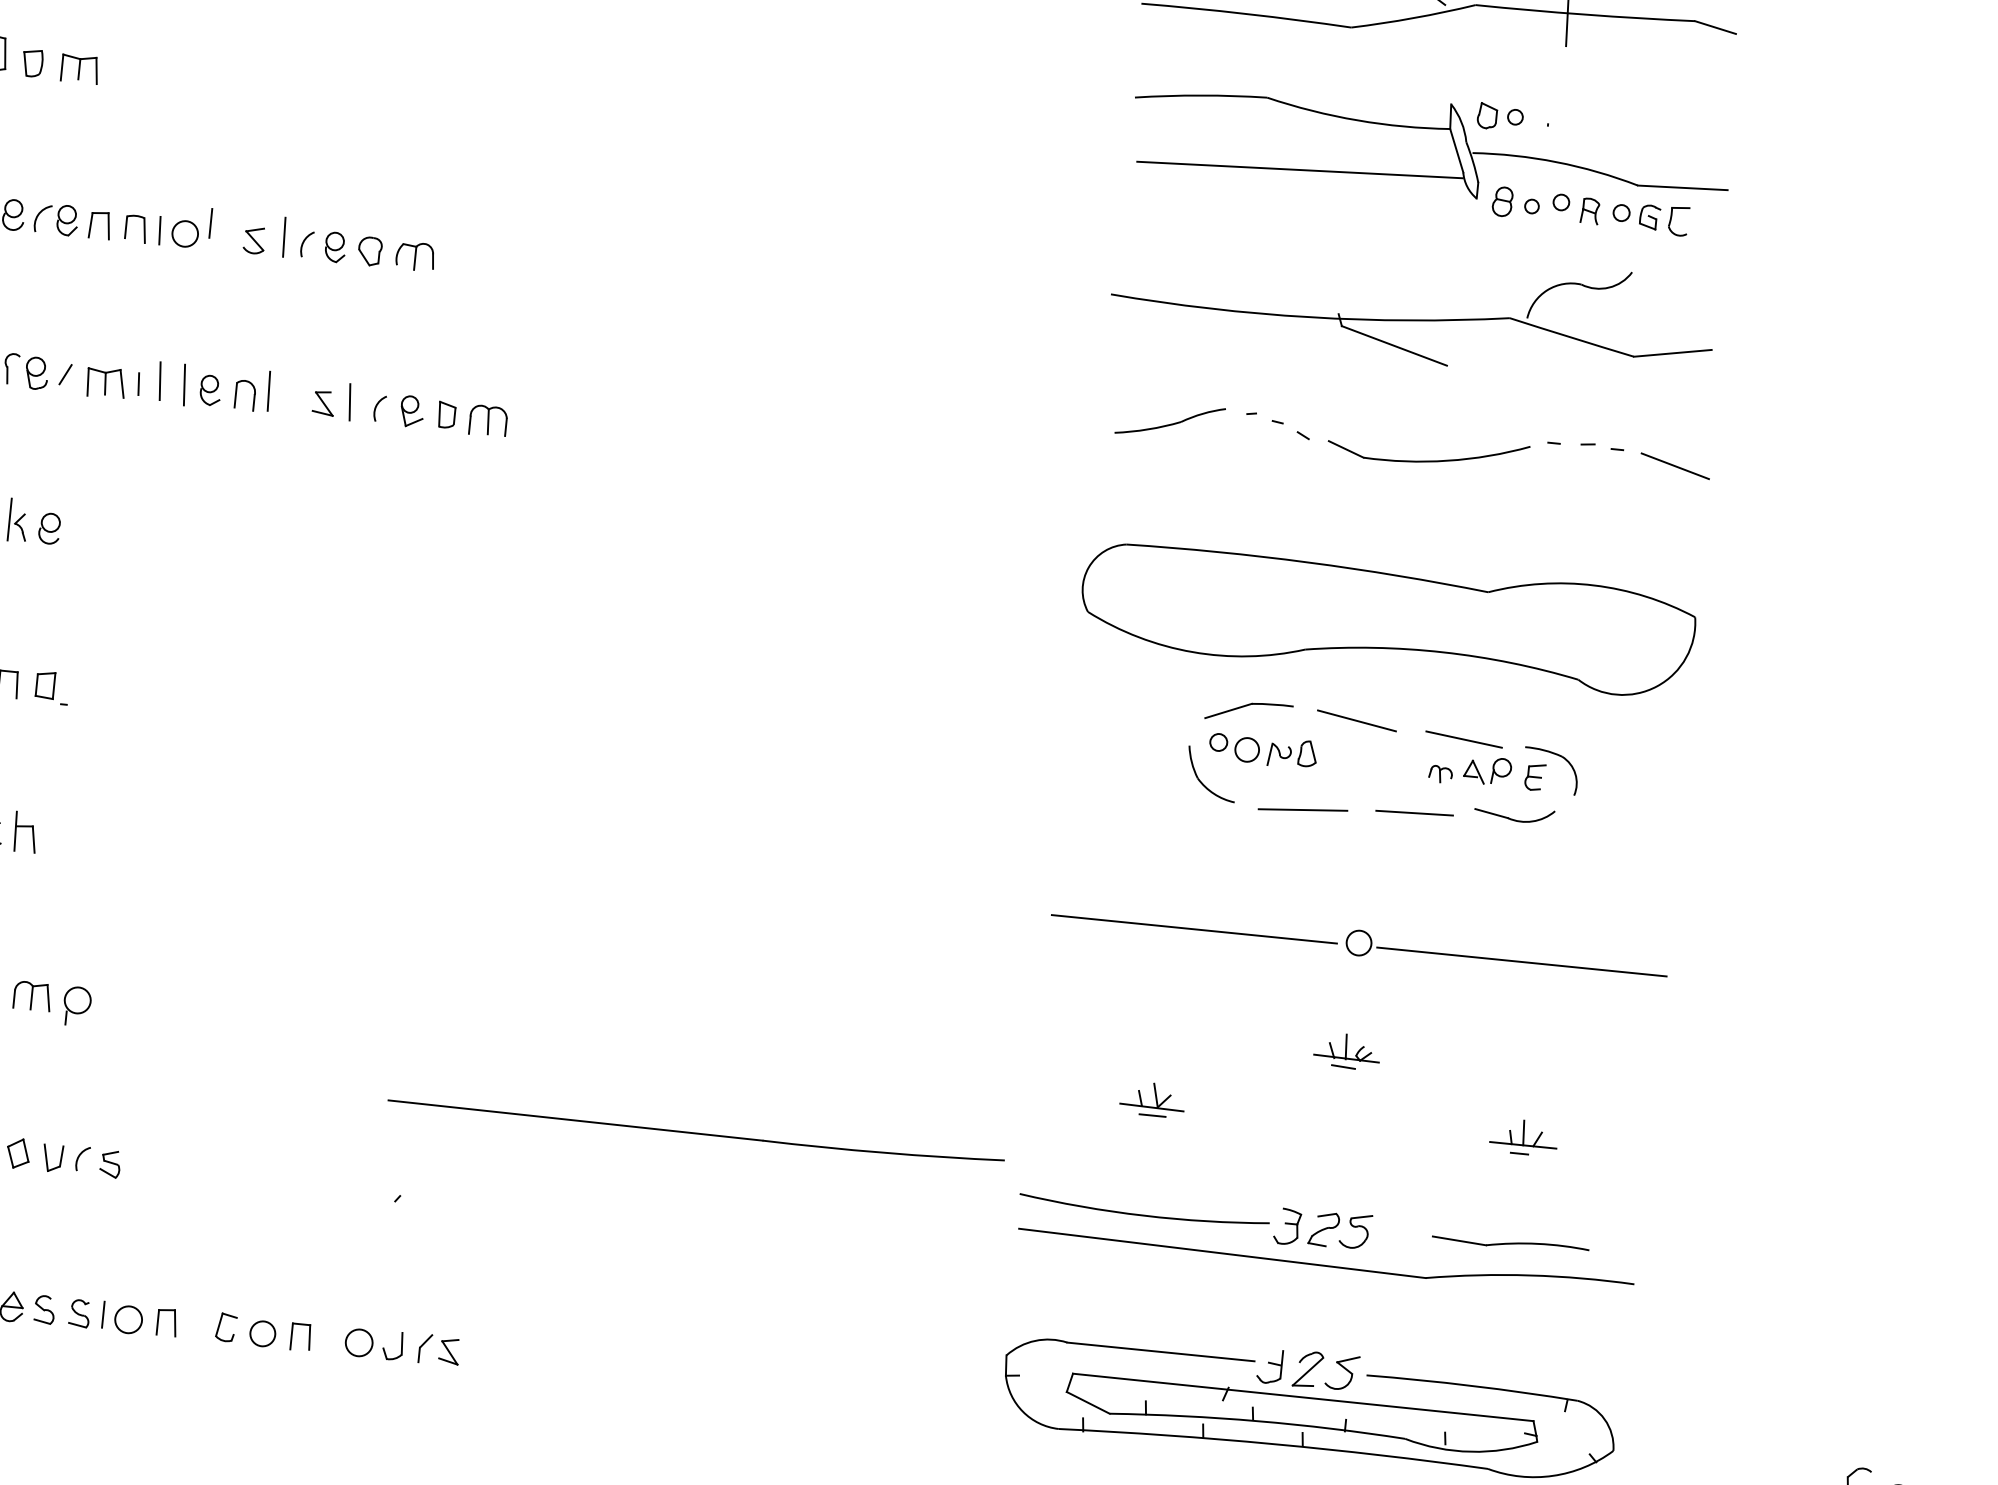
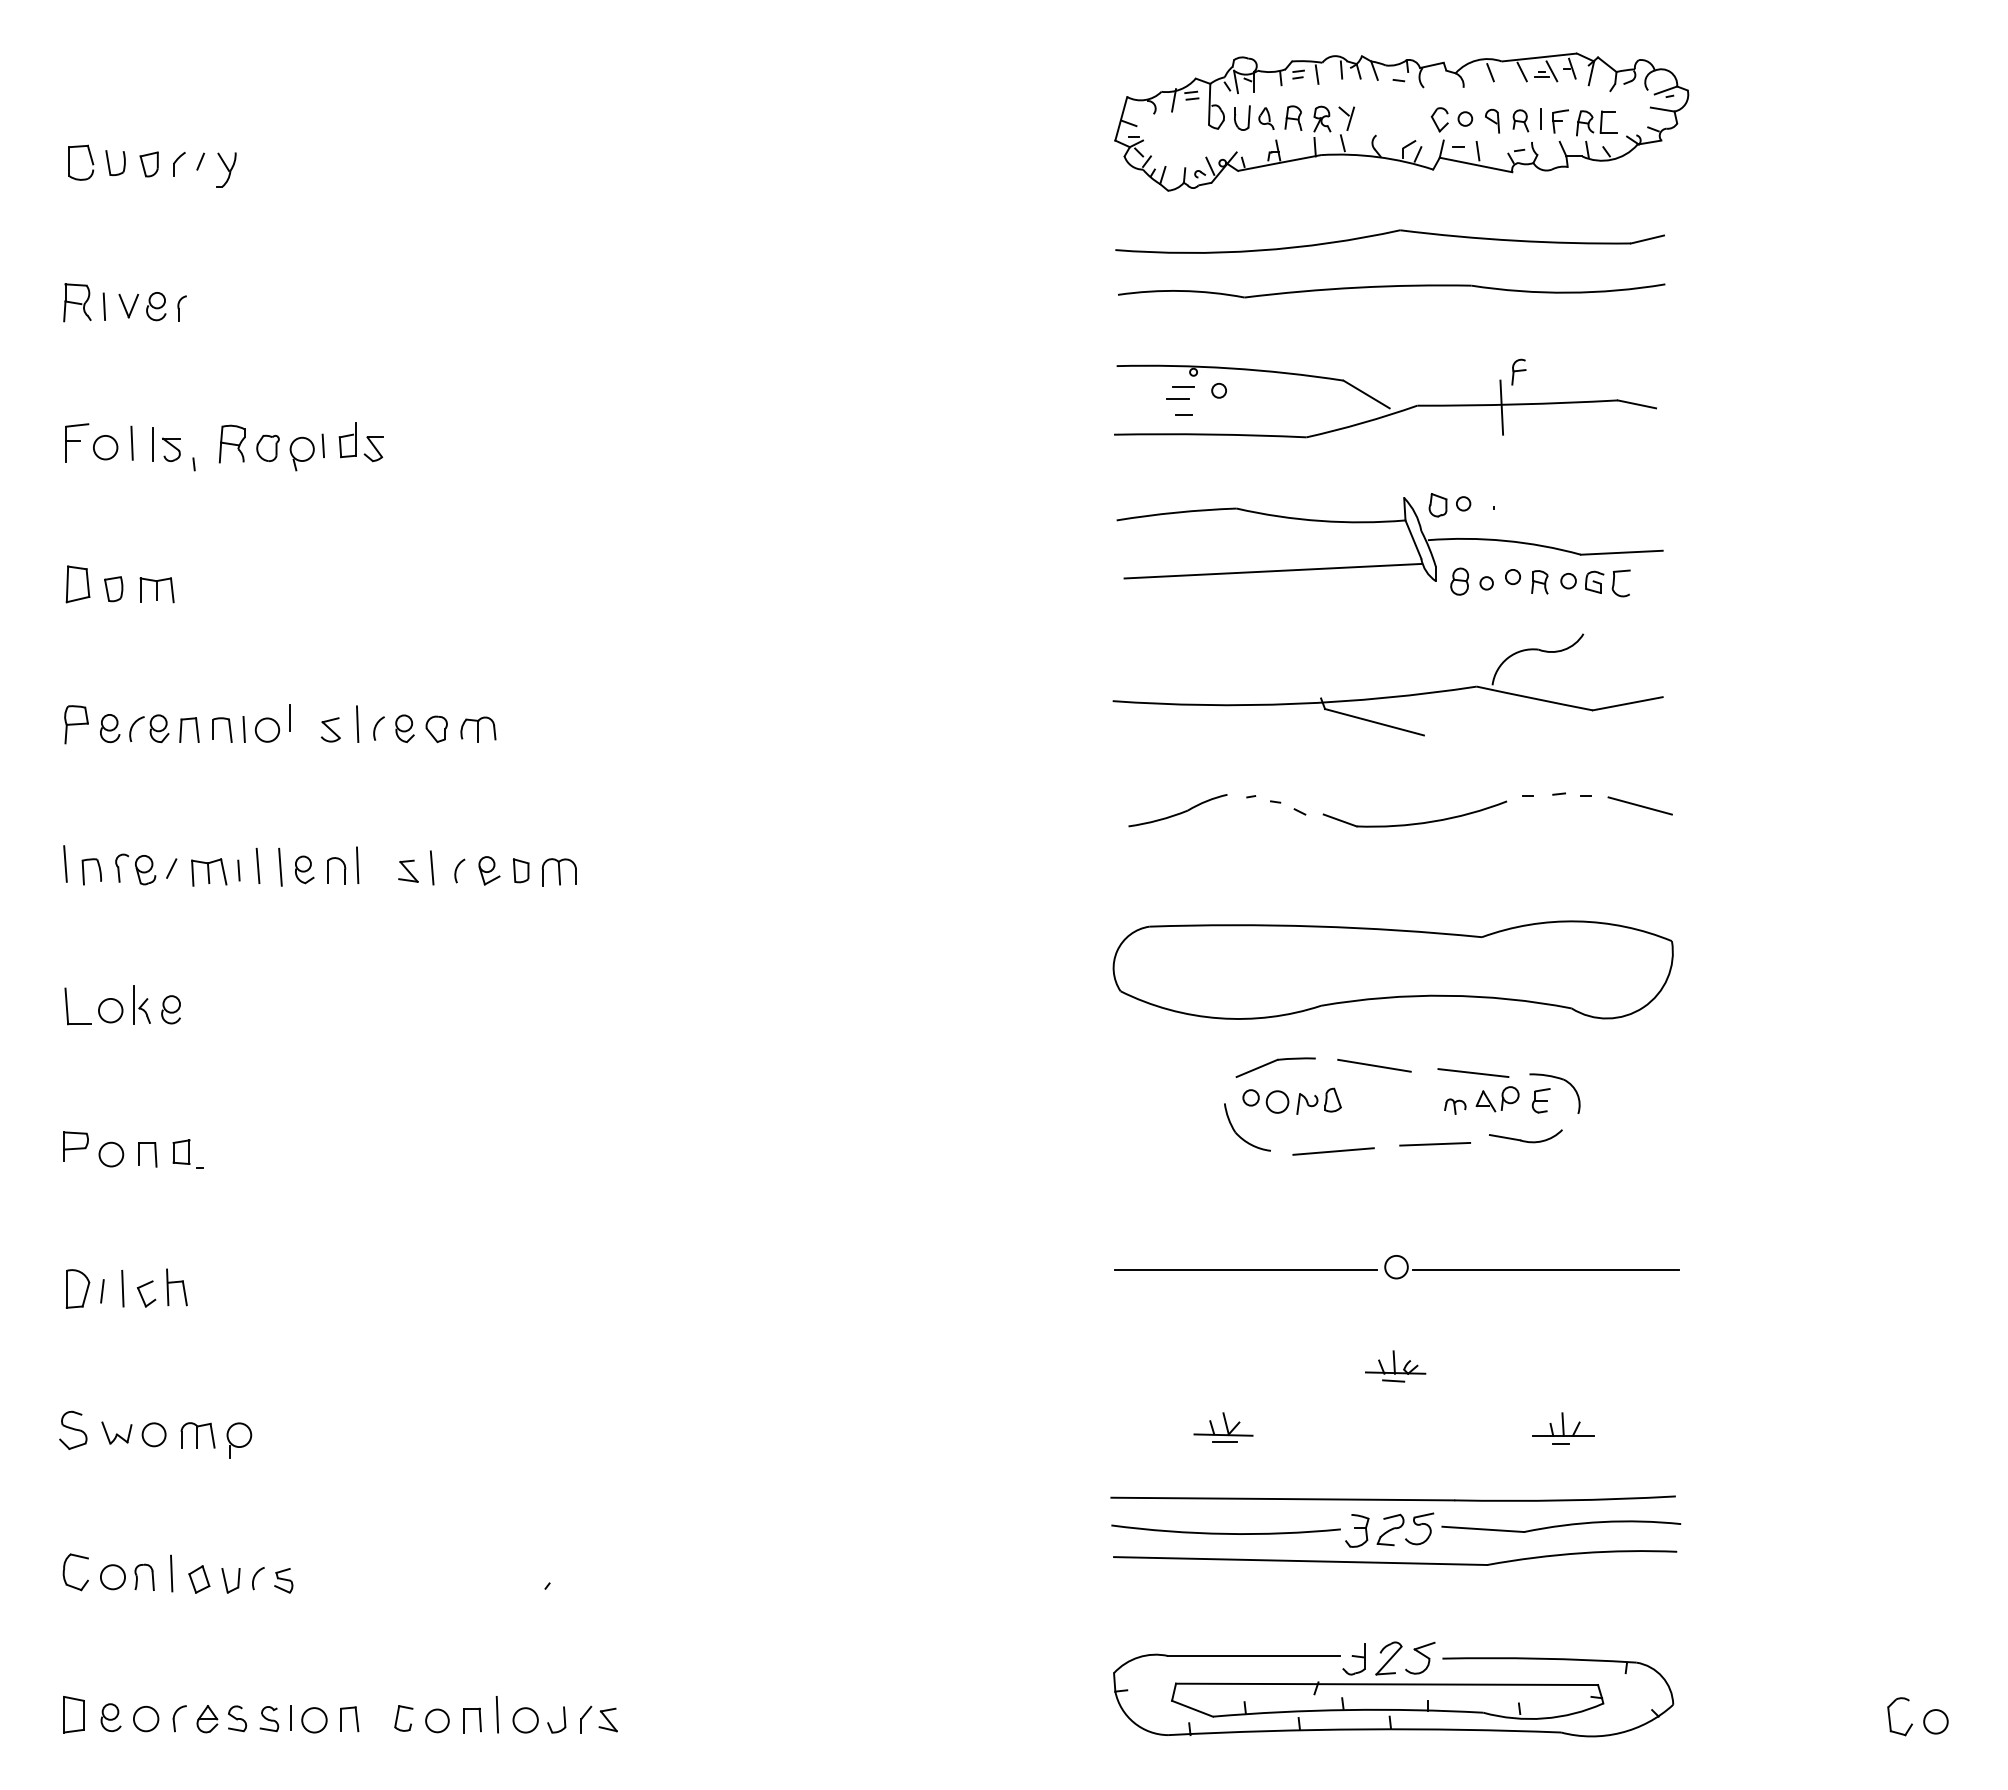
part: (695, 1131) -> (1392, 1498), moved
part: (1510, 1244) -> (1561, 1526), size x1.67
line: (329, 1333) -> (497, 1714), added

